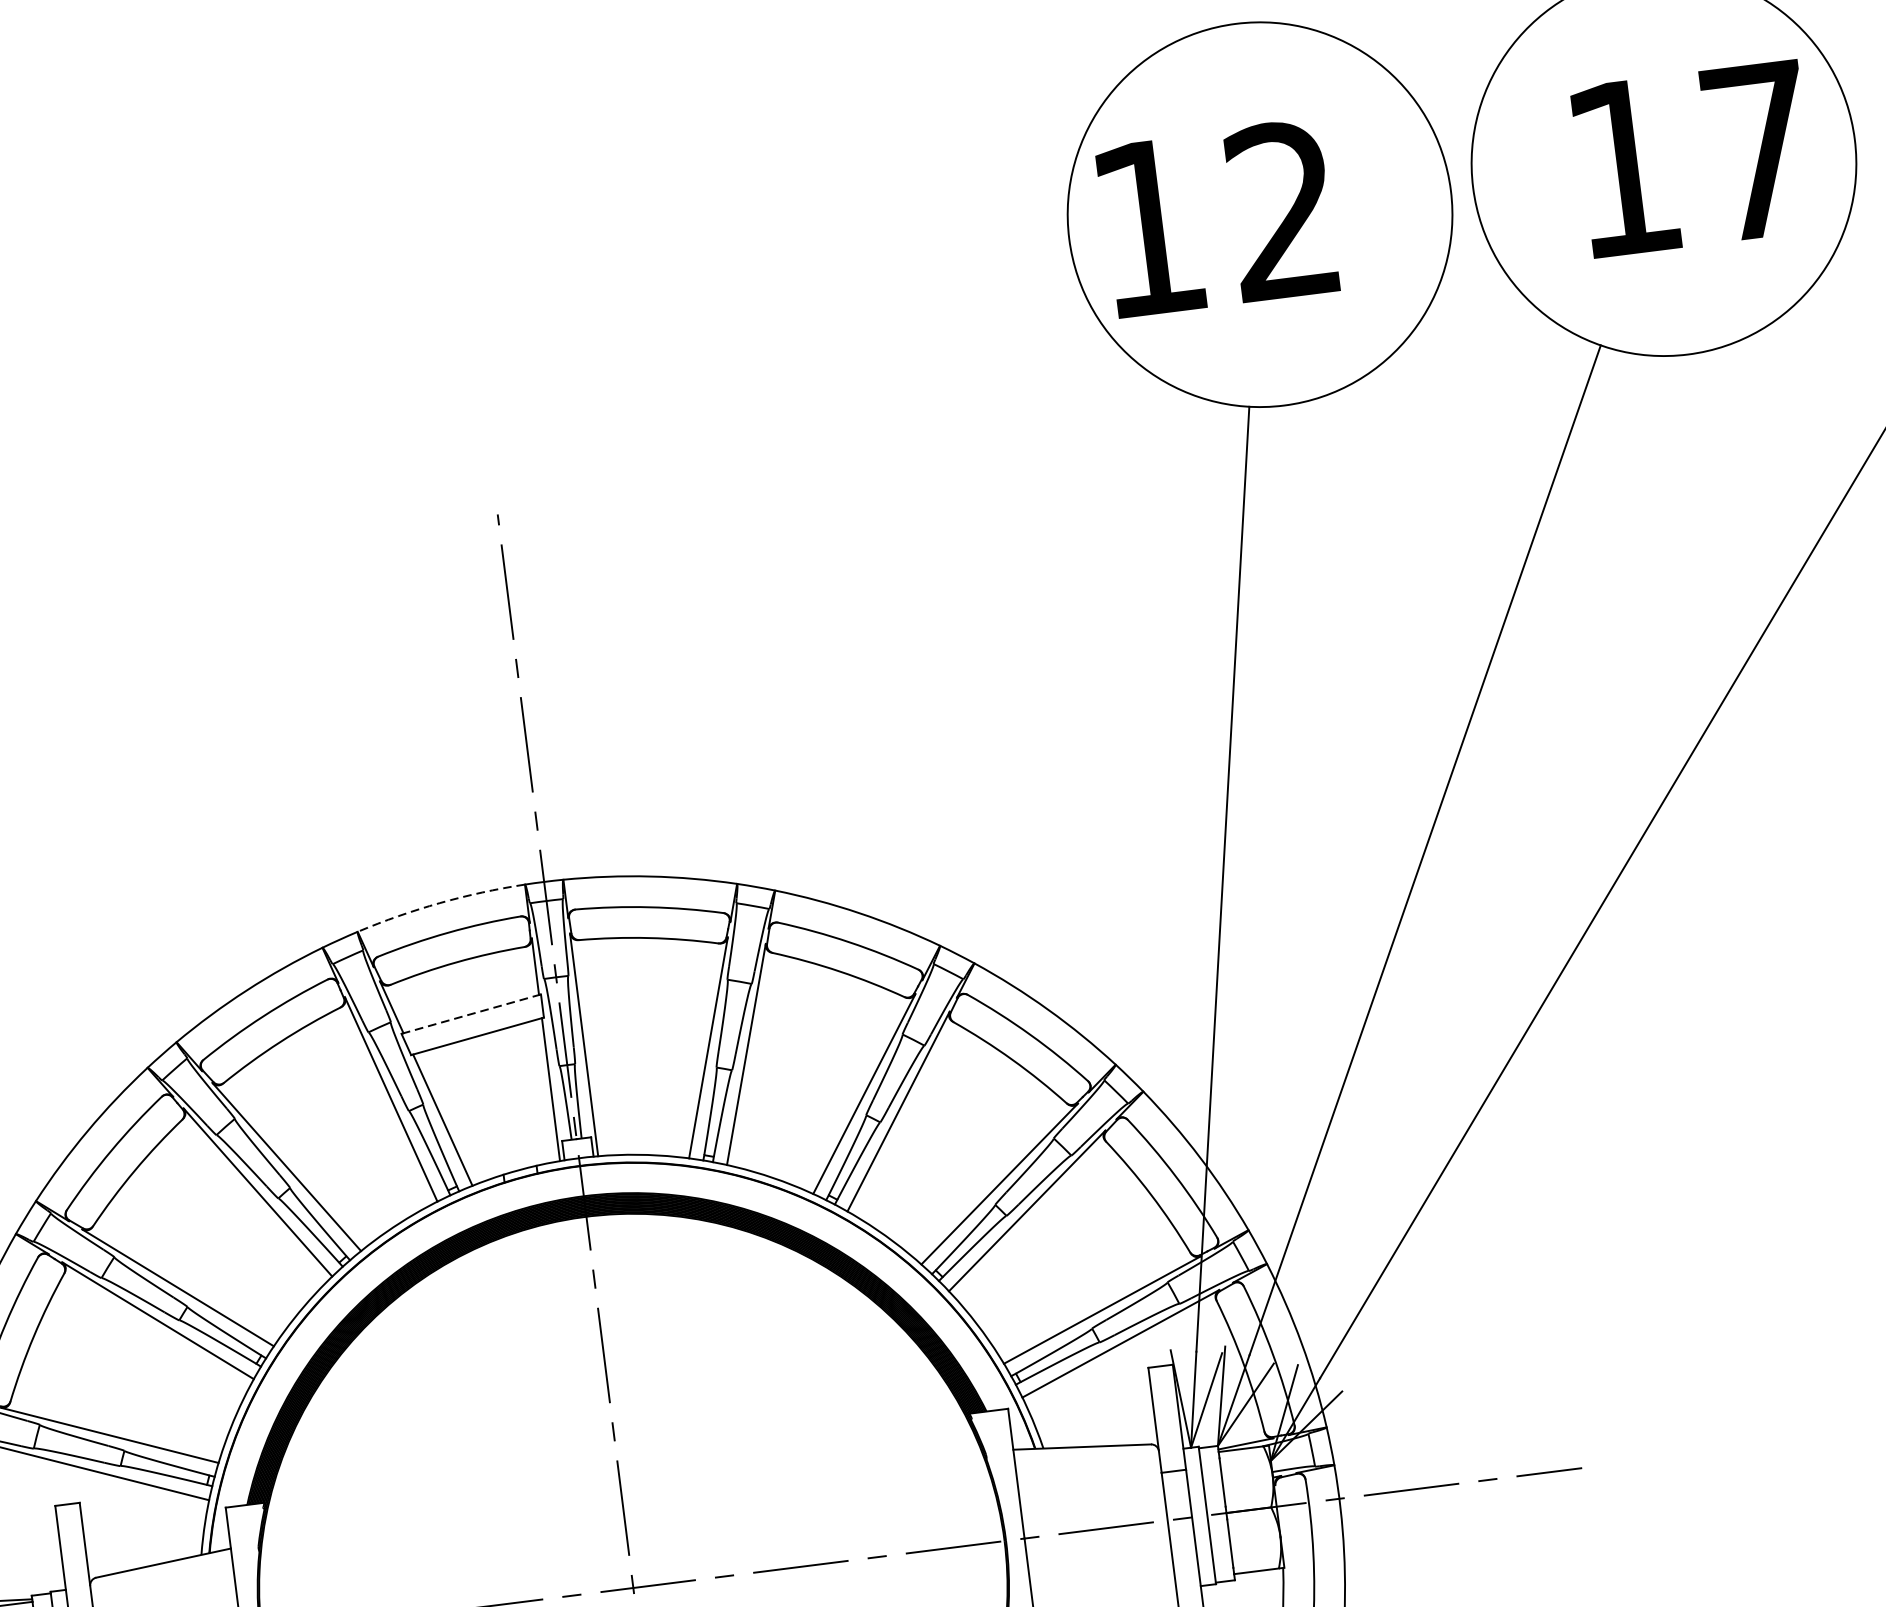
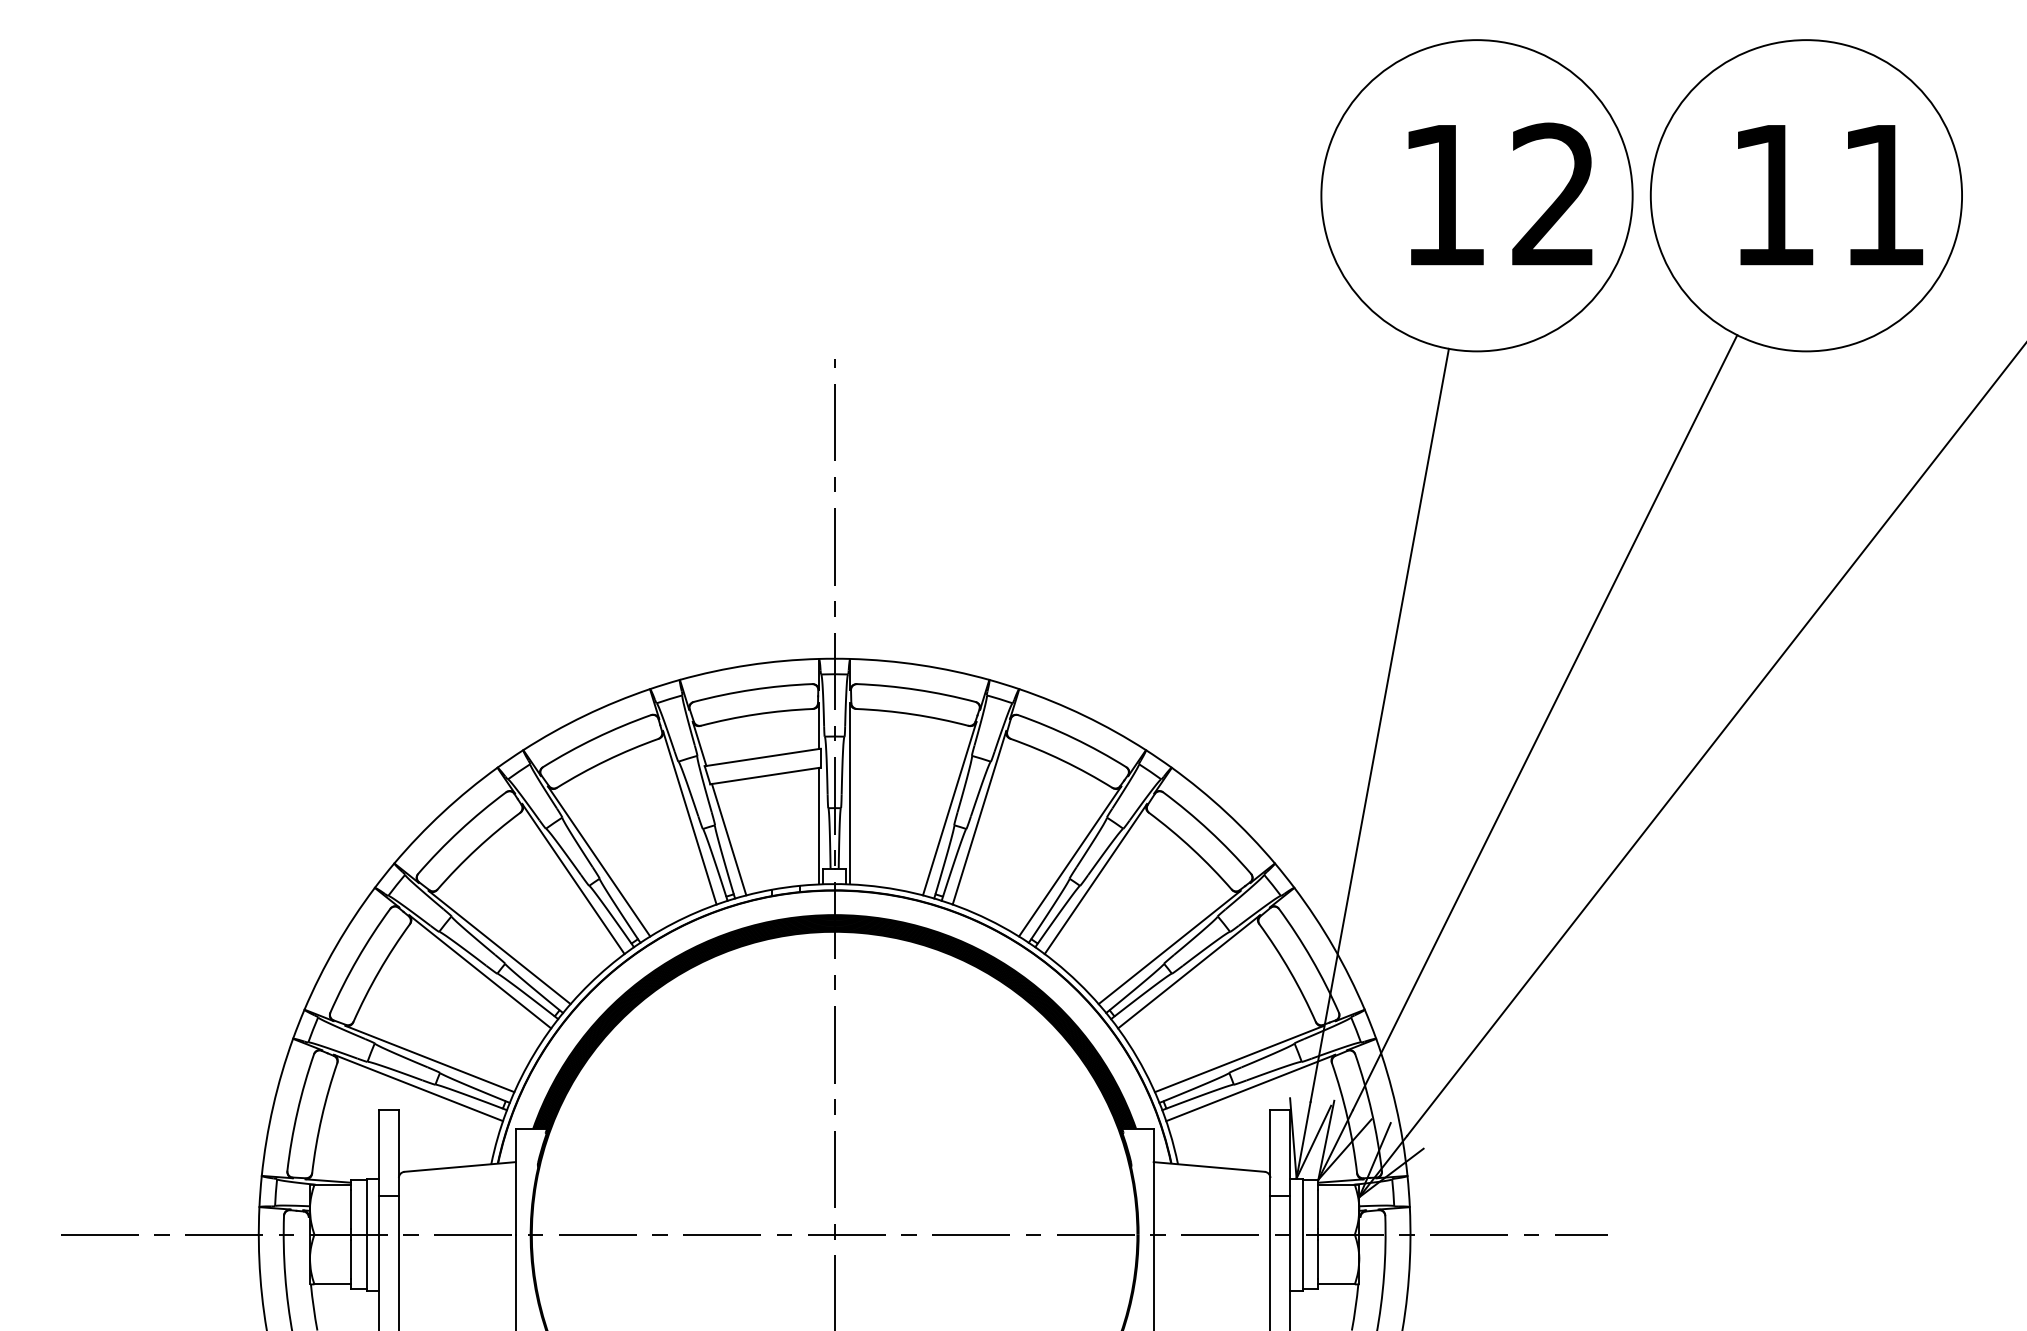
text: (1758, 151) -> (1883, 195), 17 -> 11
text: (1217, 217) -> (1500, 193), moved
arc: (439, 903) -> (748, 665), dashed -> solid
line: (470, 1014) -> (762, 757), dashed -> solid

